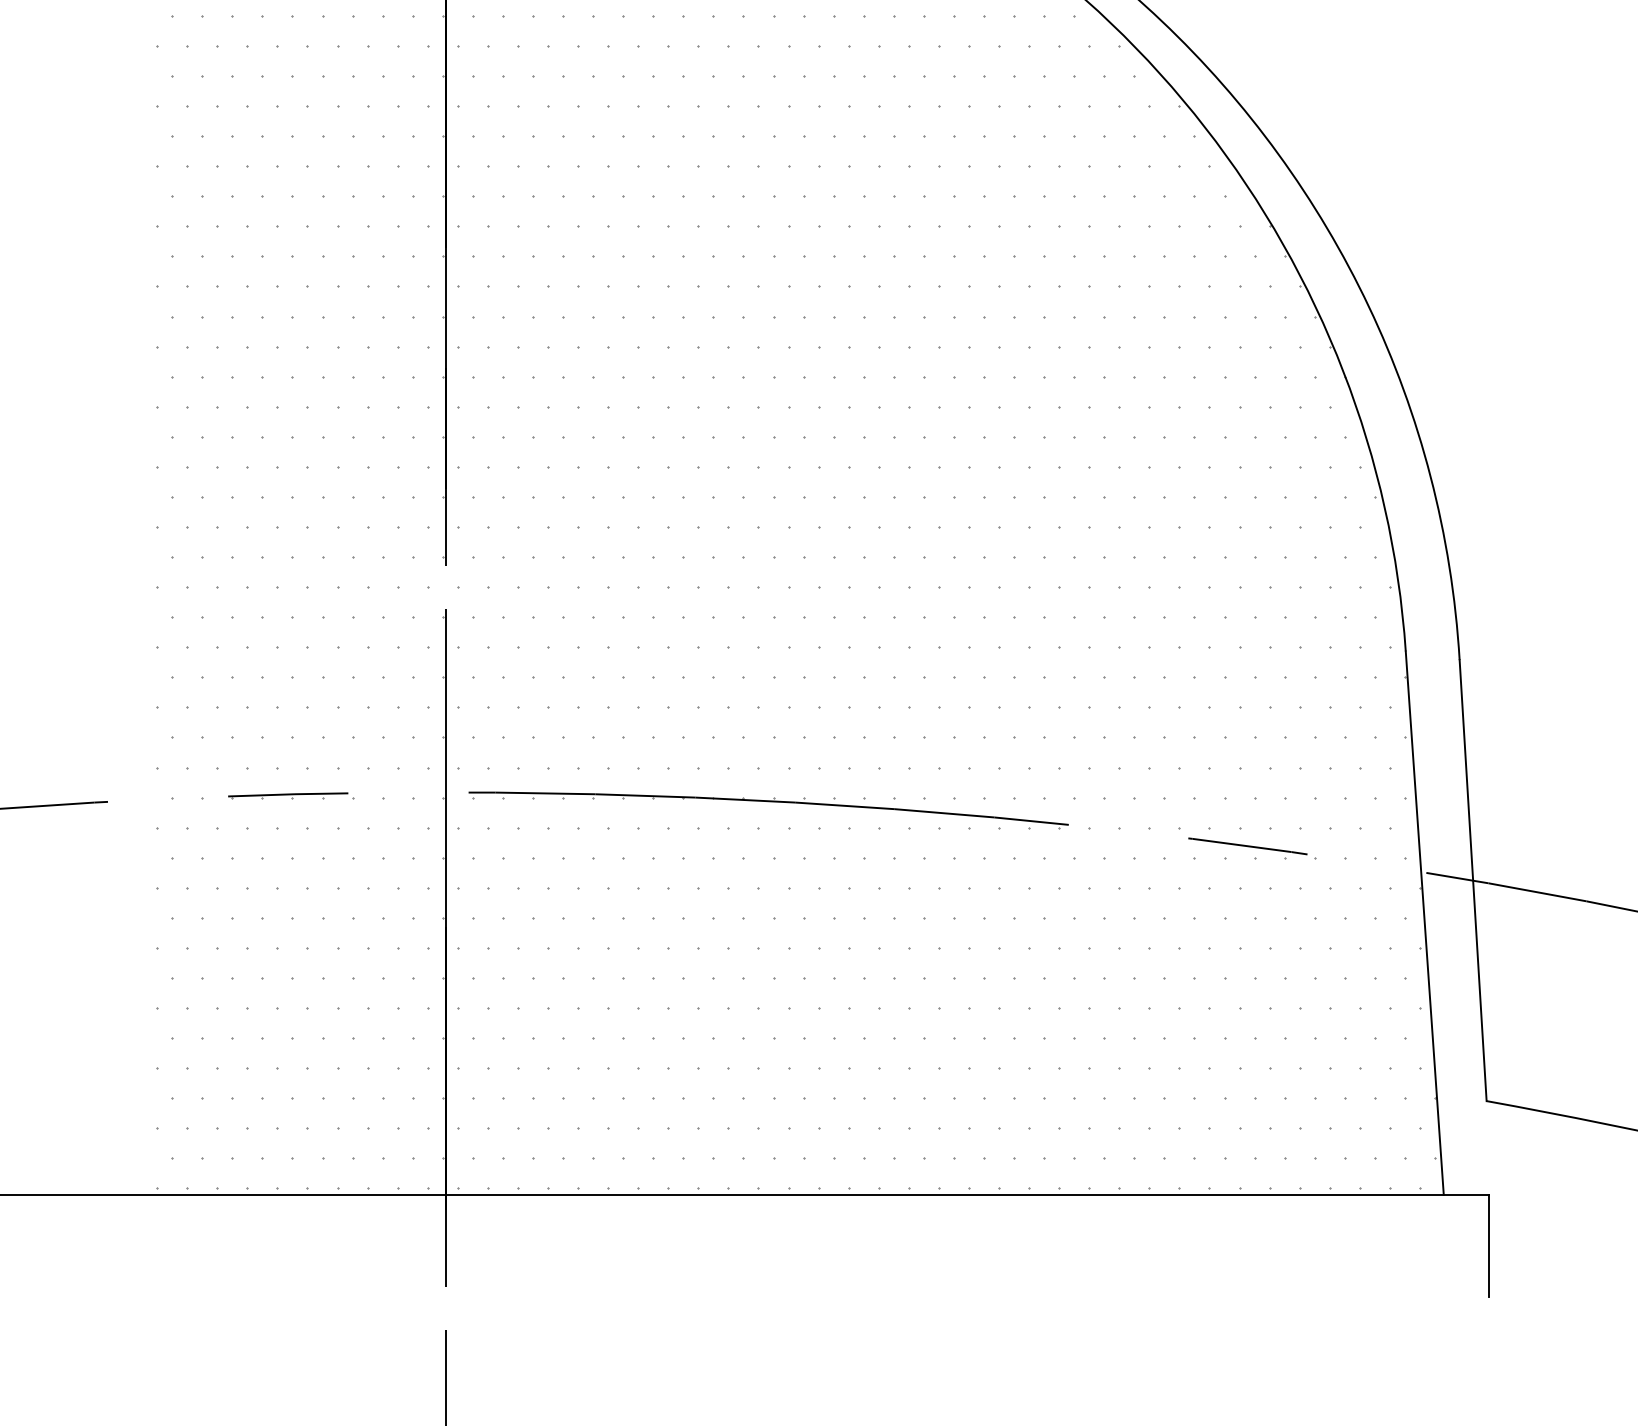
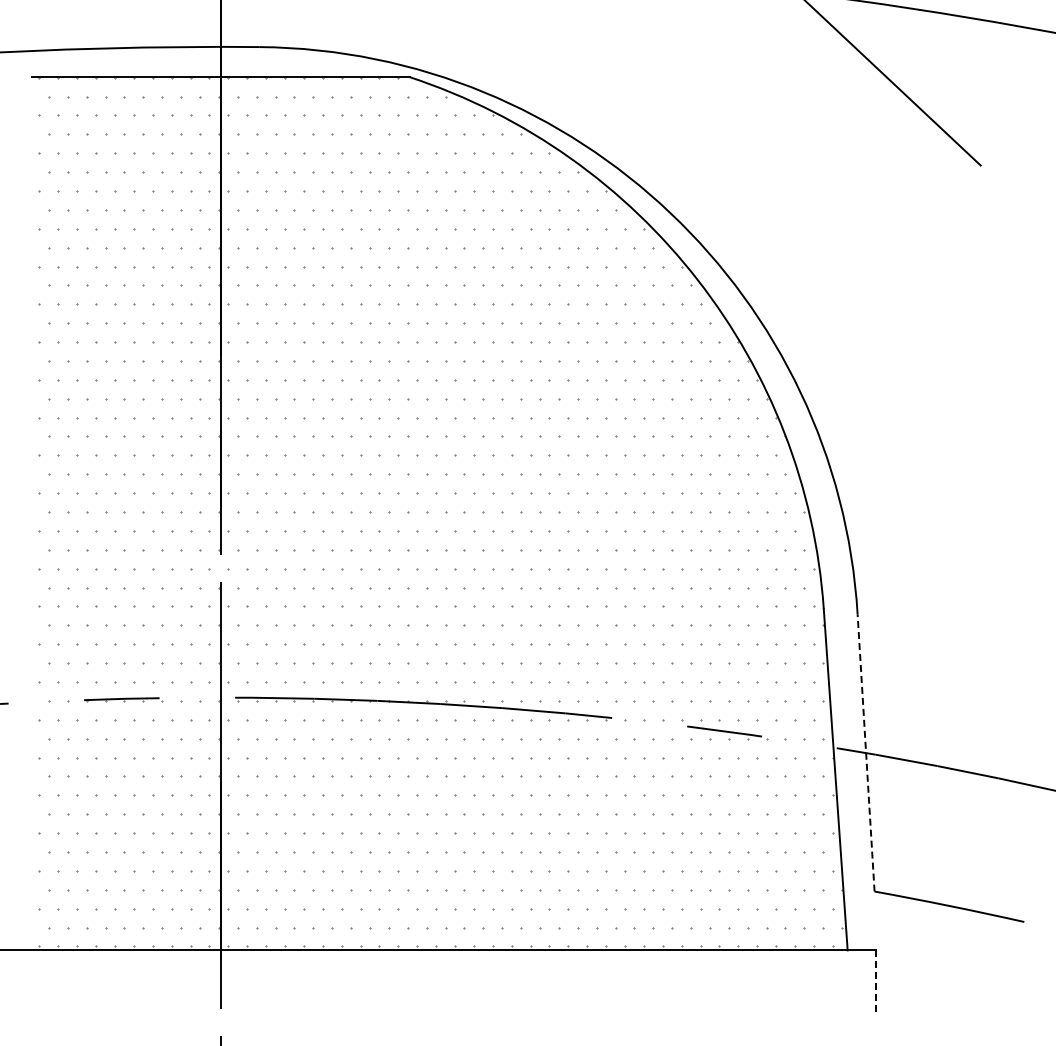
line: (1473, 881) -> (866, 753), solid -> dashed
line: (1489, 1247) -> (876, 983), solid -> dashed

